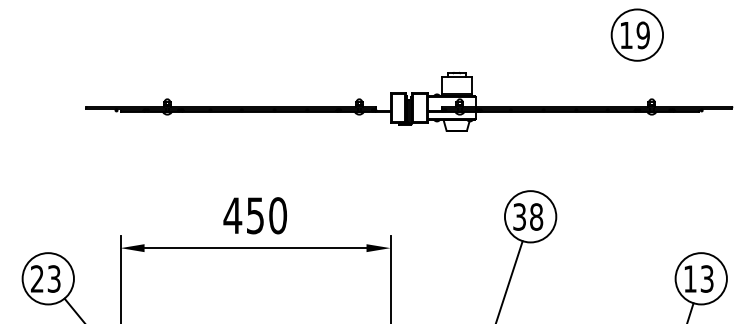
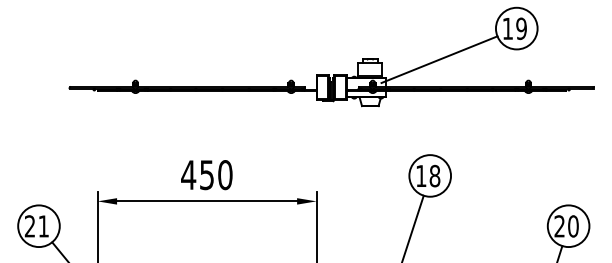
line: (541, 73) -> (439, 59), added
text: (519, 216) -> (421, 175), 38 -> 18
text: (53, 278) -> (43, 225), 23 -> 21
text: (698, 278) -> (566, 225), 13 -> 20

